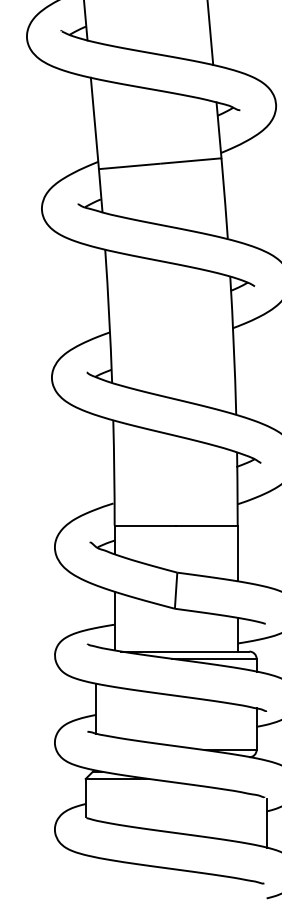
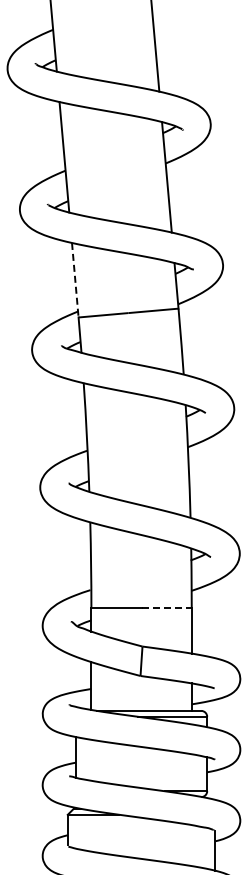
line: (95, 123) -> (75, 280), solid -> dashed
line: (207, 525) -> (167, 608), solid -> dashed

